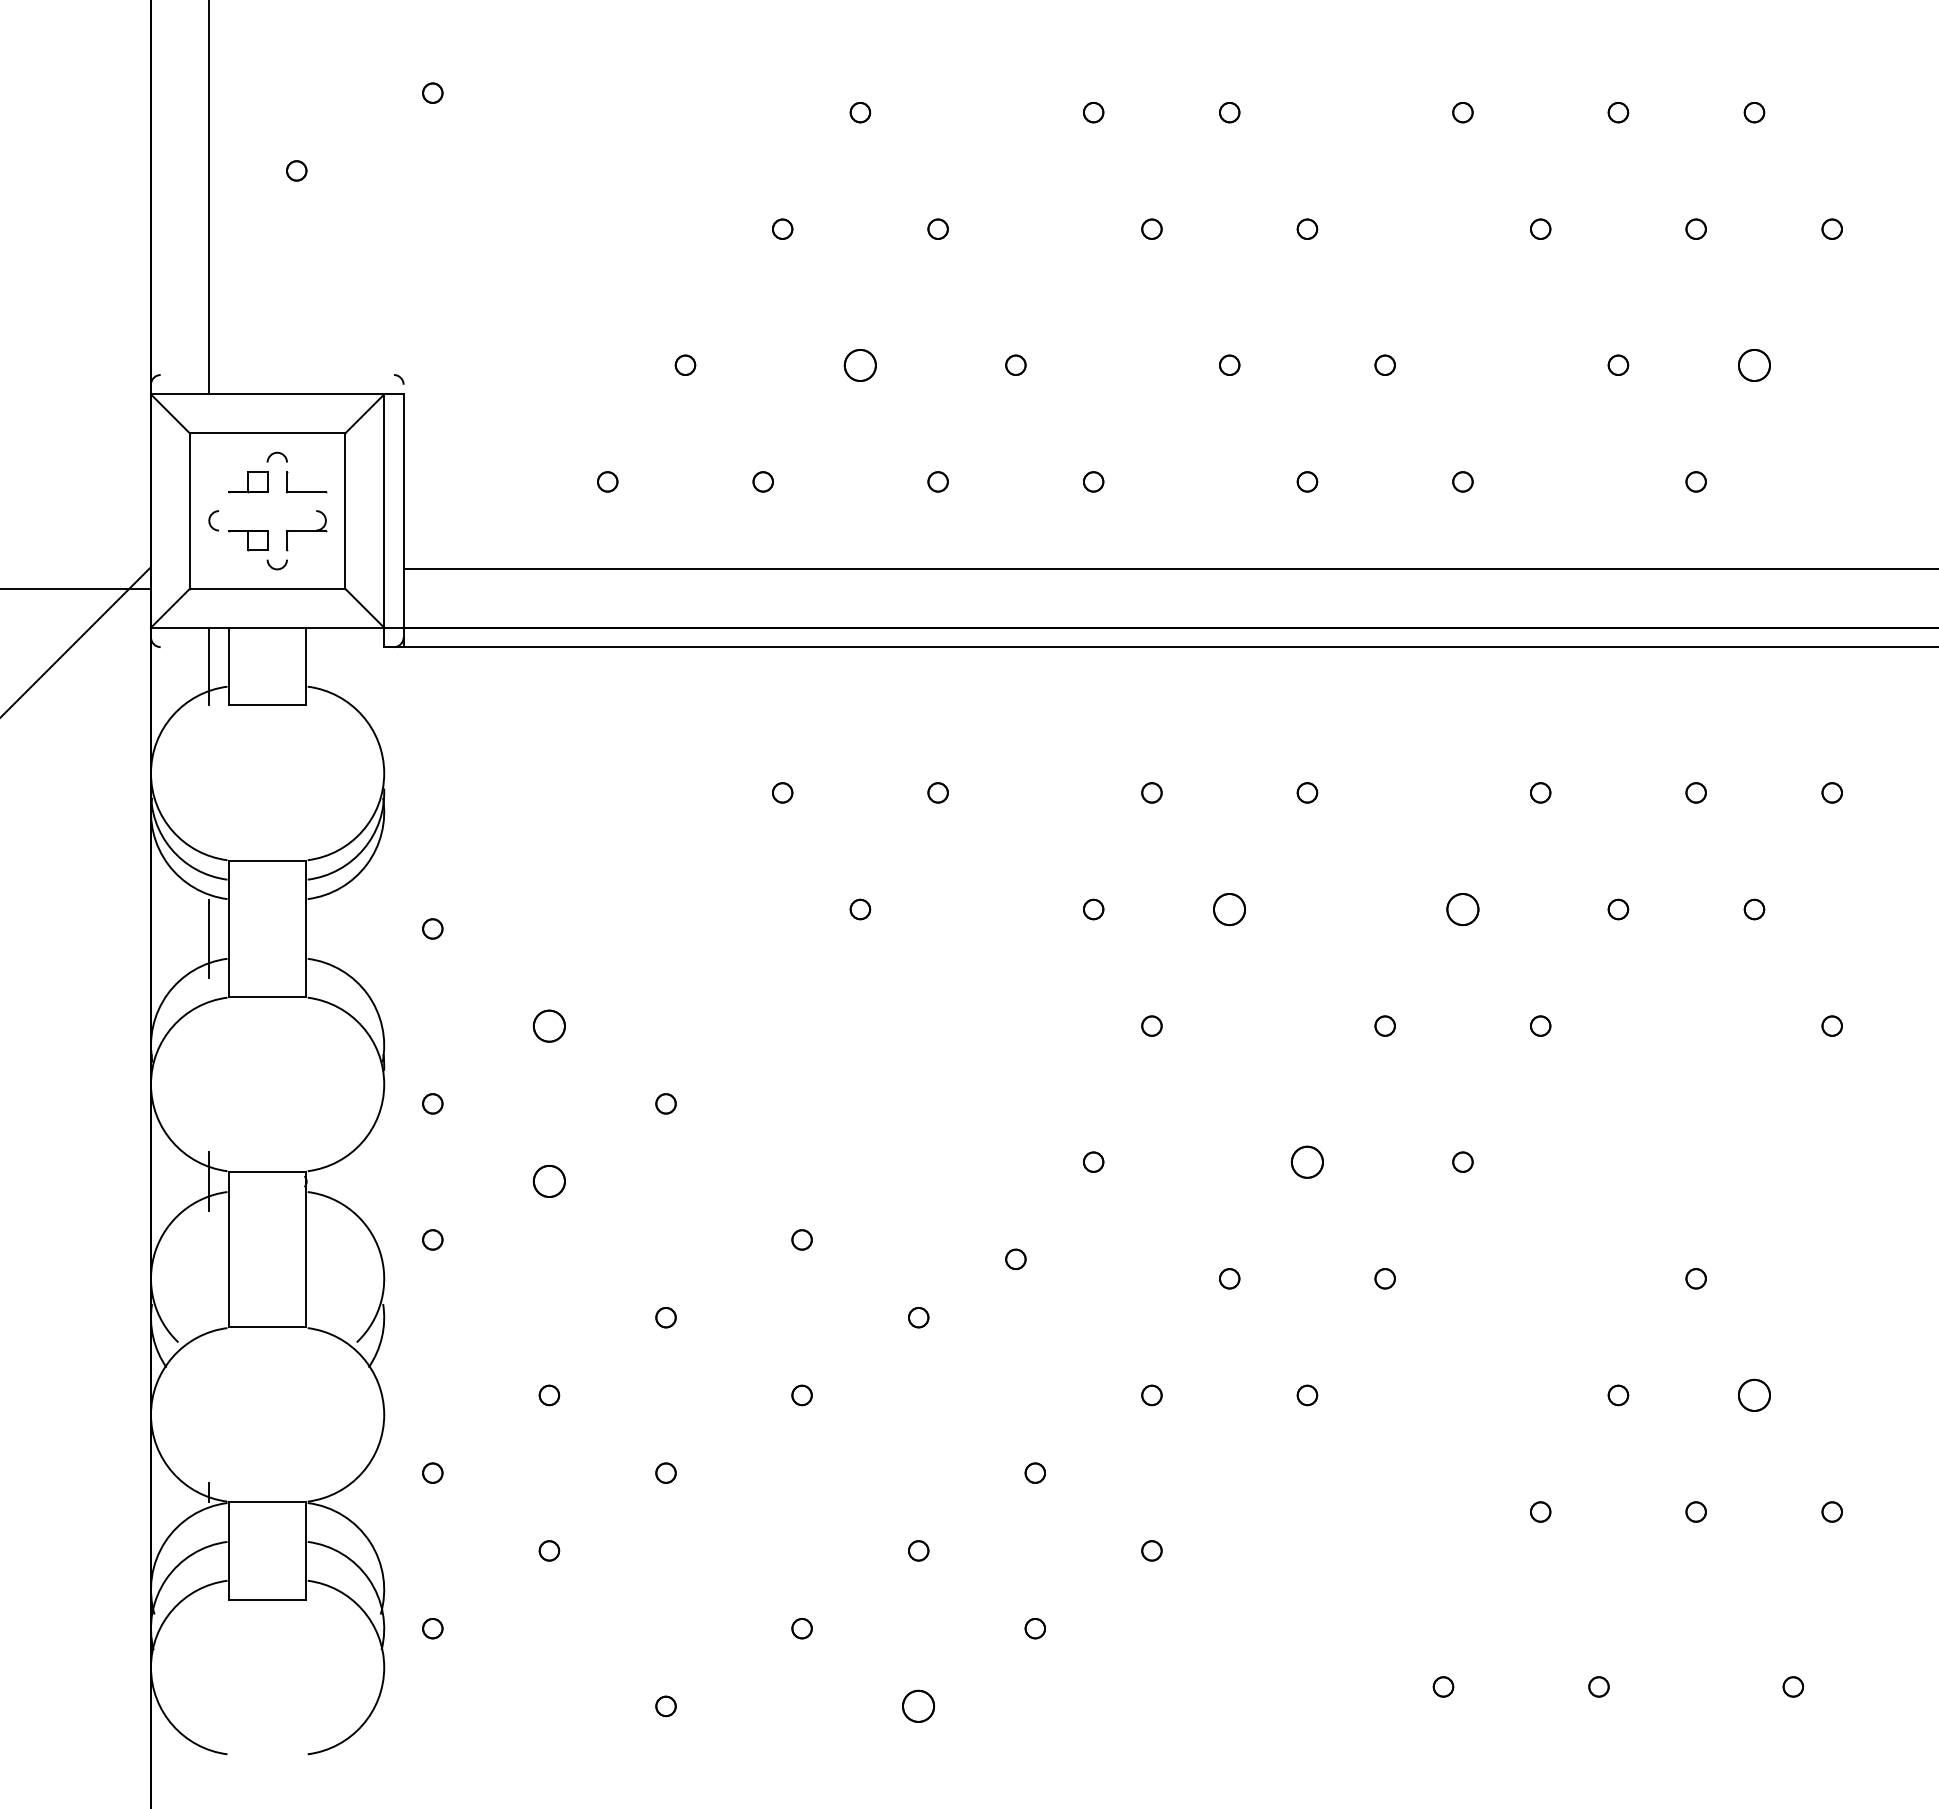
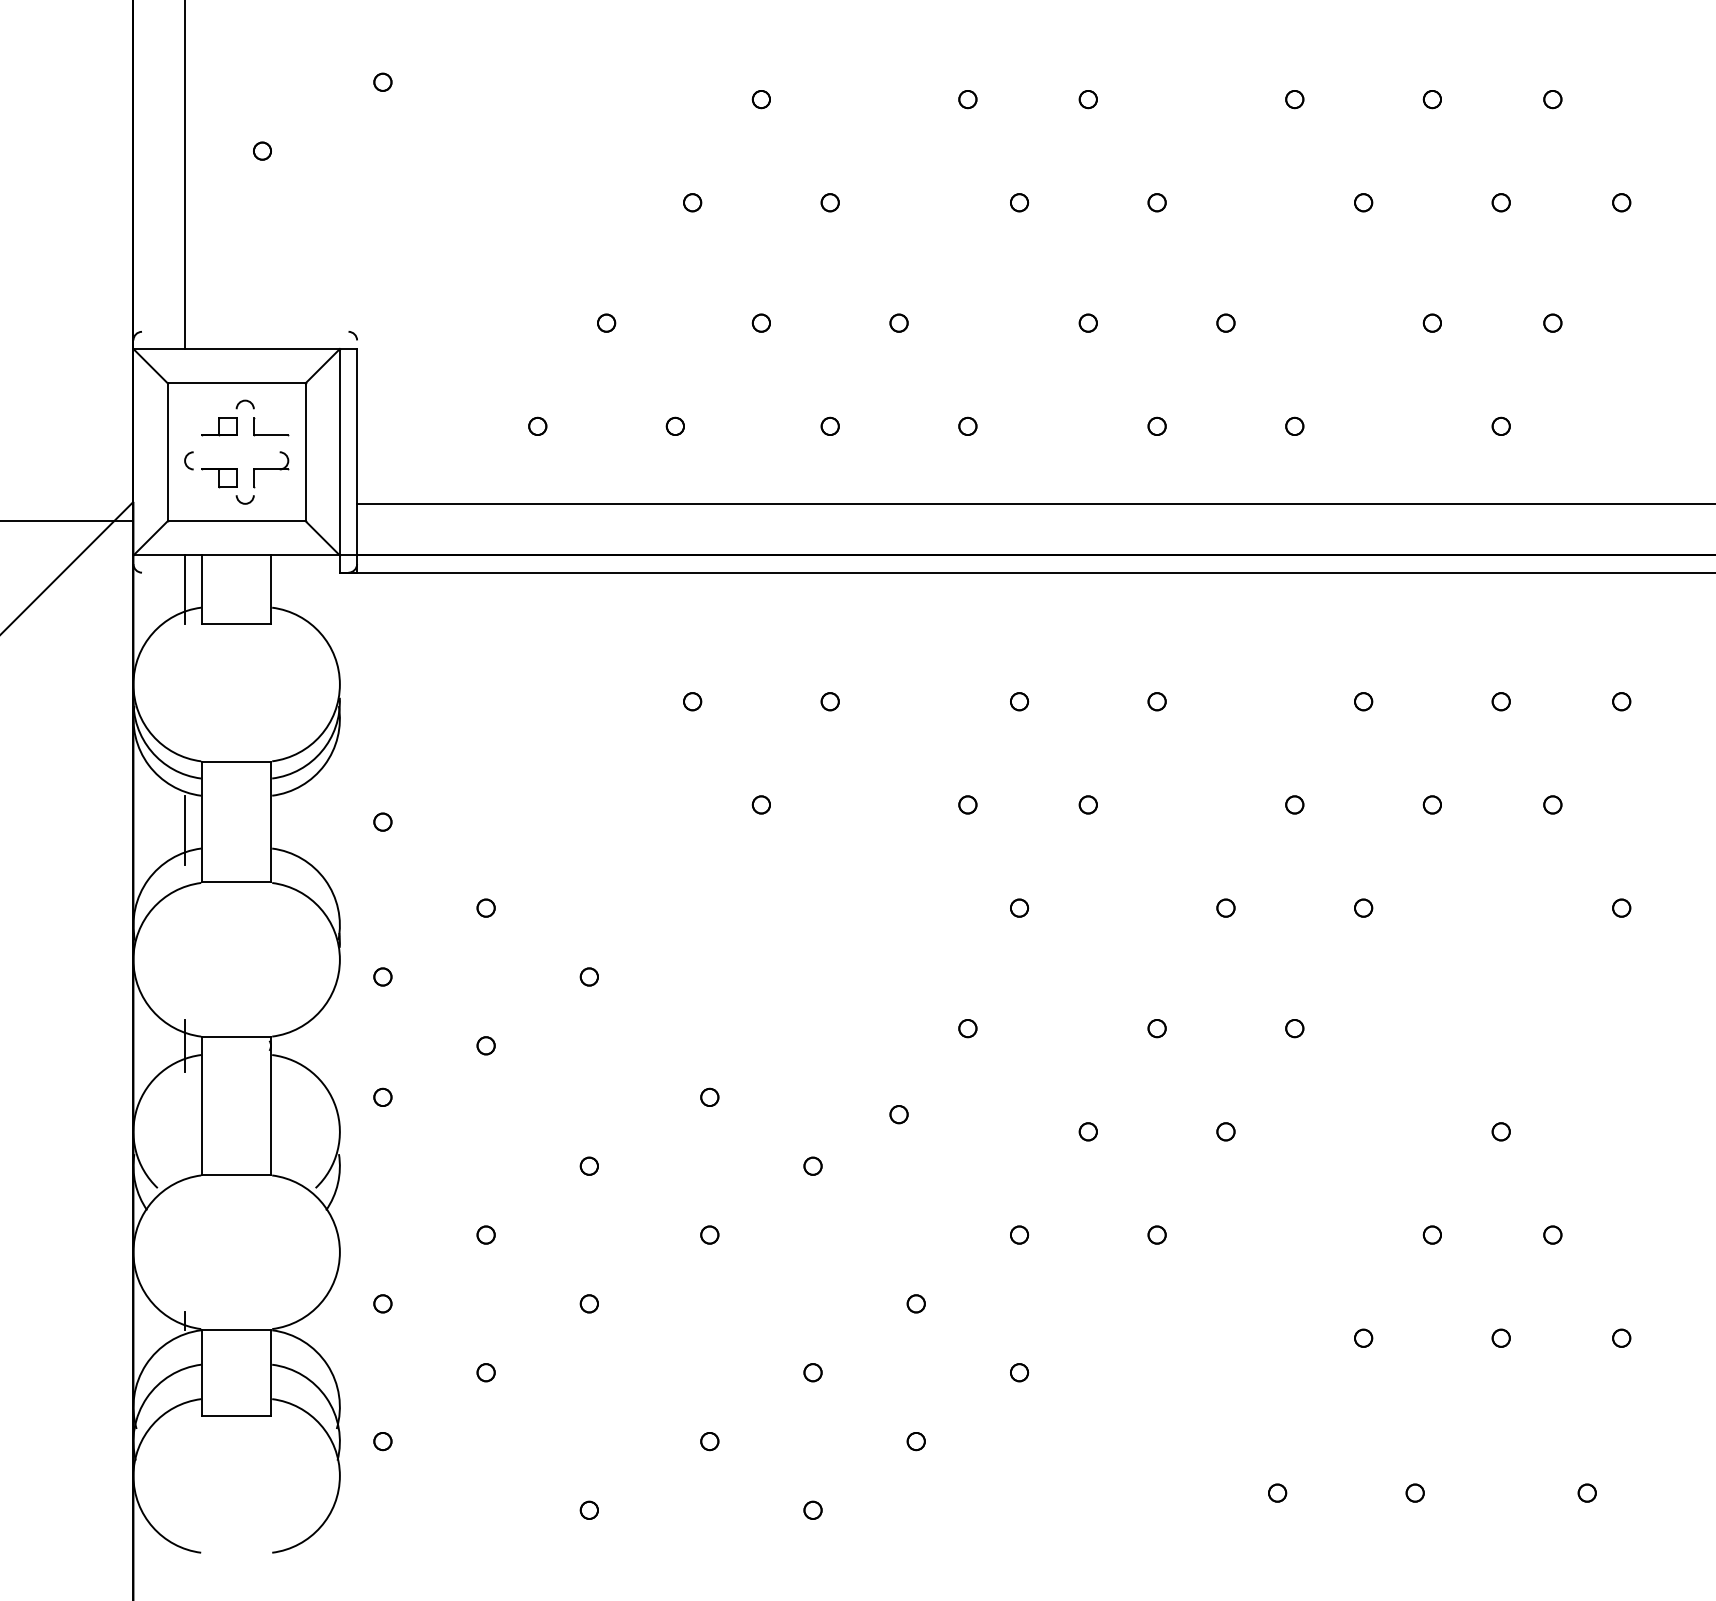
part: (860, 364) -> (761, 322), size x0.62
part: (1754, 364) -> (1552, 322), size x0.62
part: (1229, 909) -> (1088, 804), size x0.62
part: (1462, 909) -> (1294, 804), size x0.62
part: (549, 1025) -> (486, 907), size x0.62
part: (1307, 1161) -> (1157, 1027), size x0.62
part: (549, 1181) -> (486, 1045), size x0.62
part: (1754, 1395) -> (1552, 1235), size x0.62
part: (918, 1706) -> (812, 1510), size x0.62

